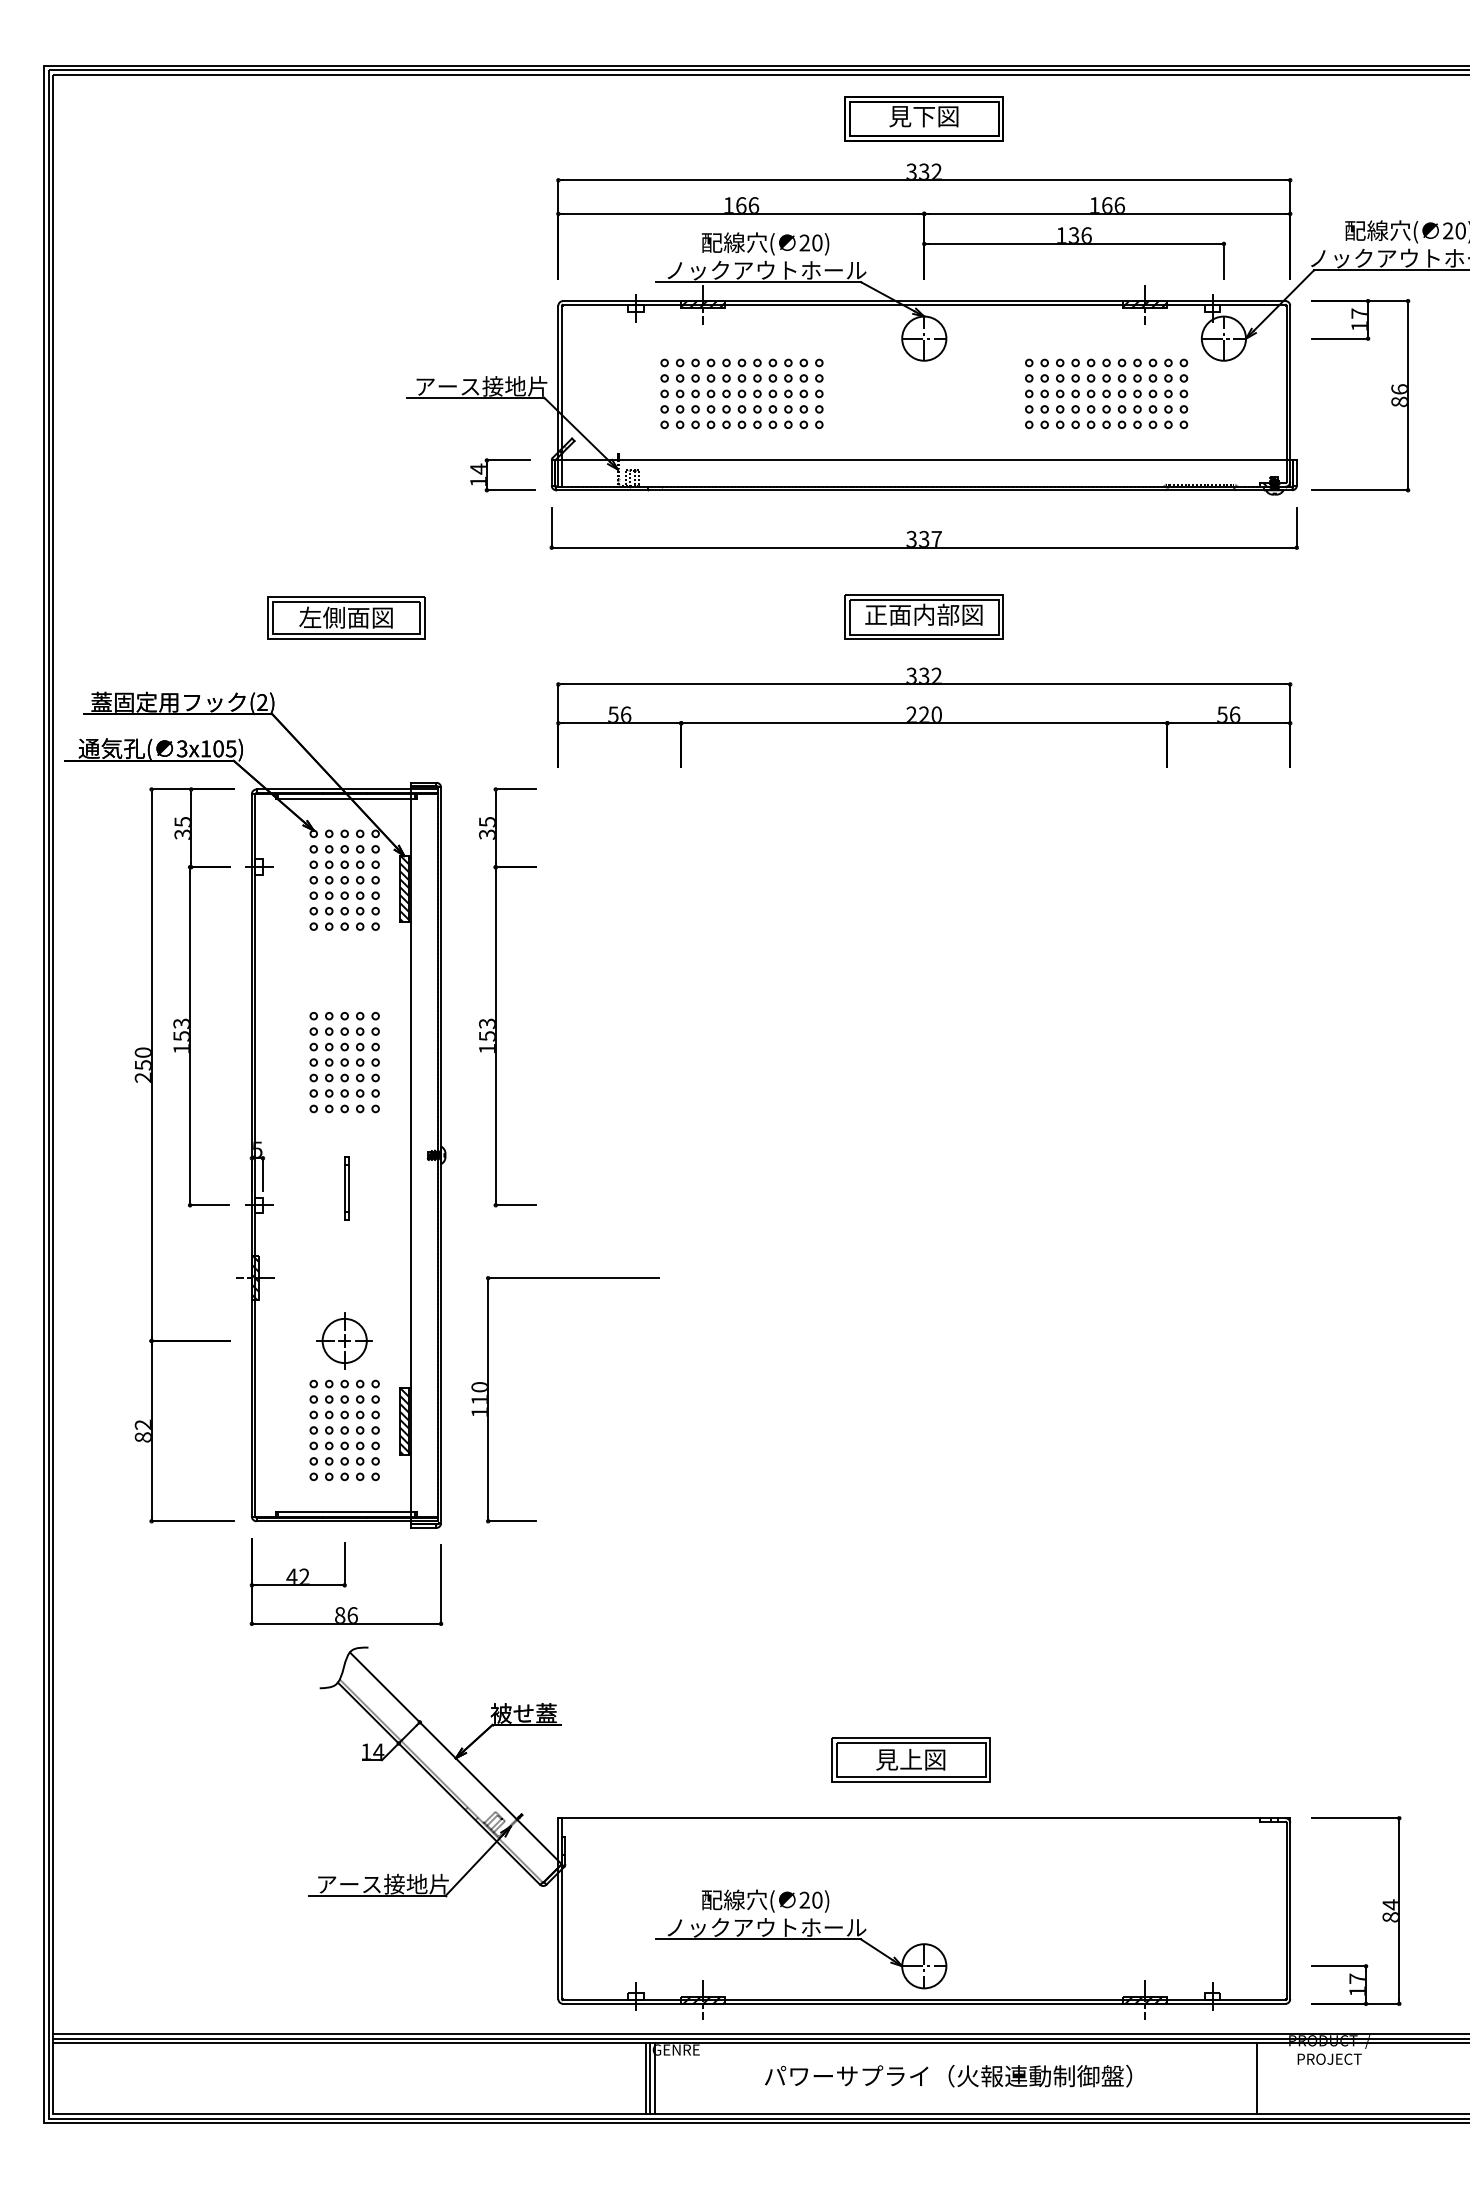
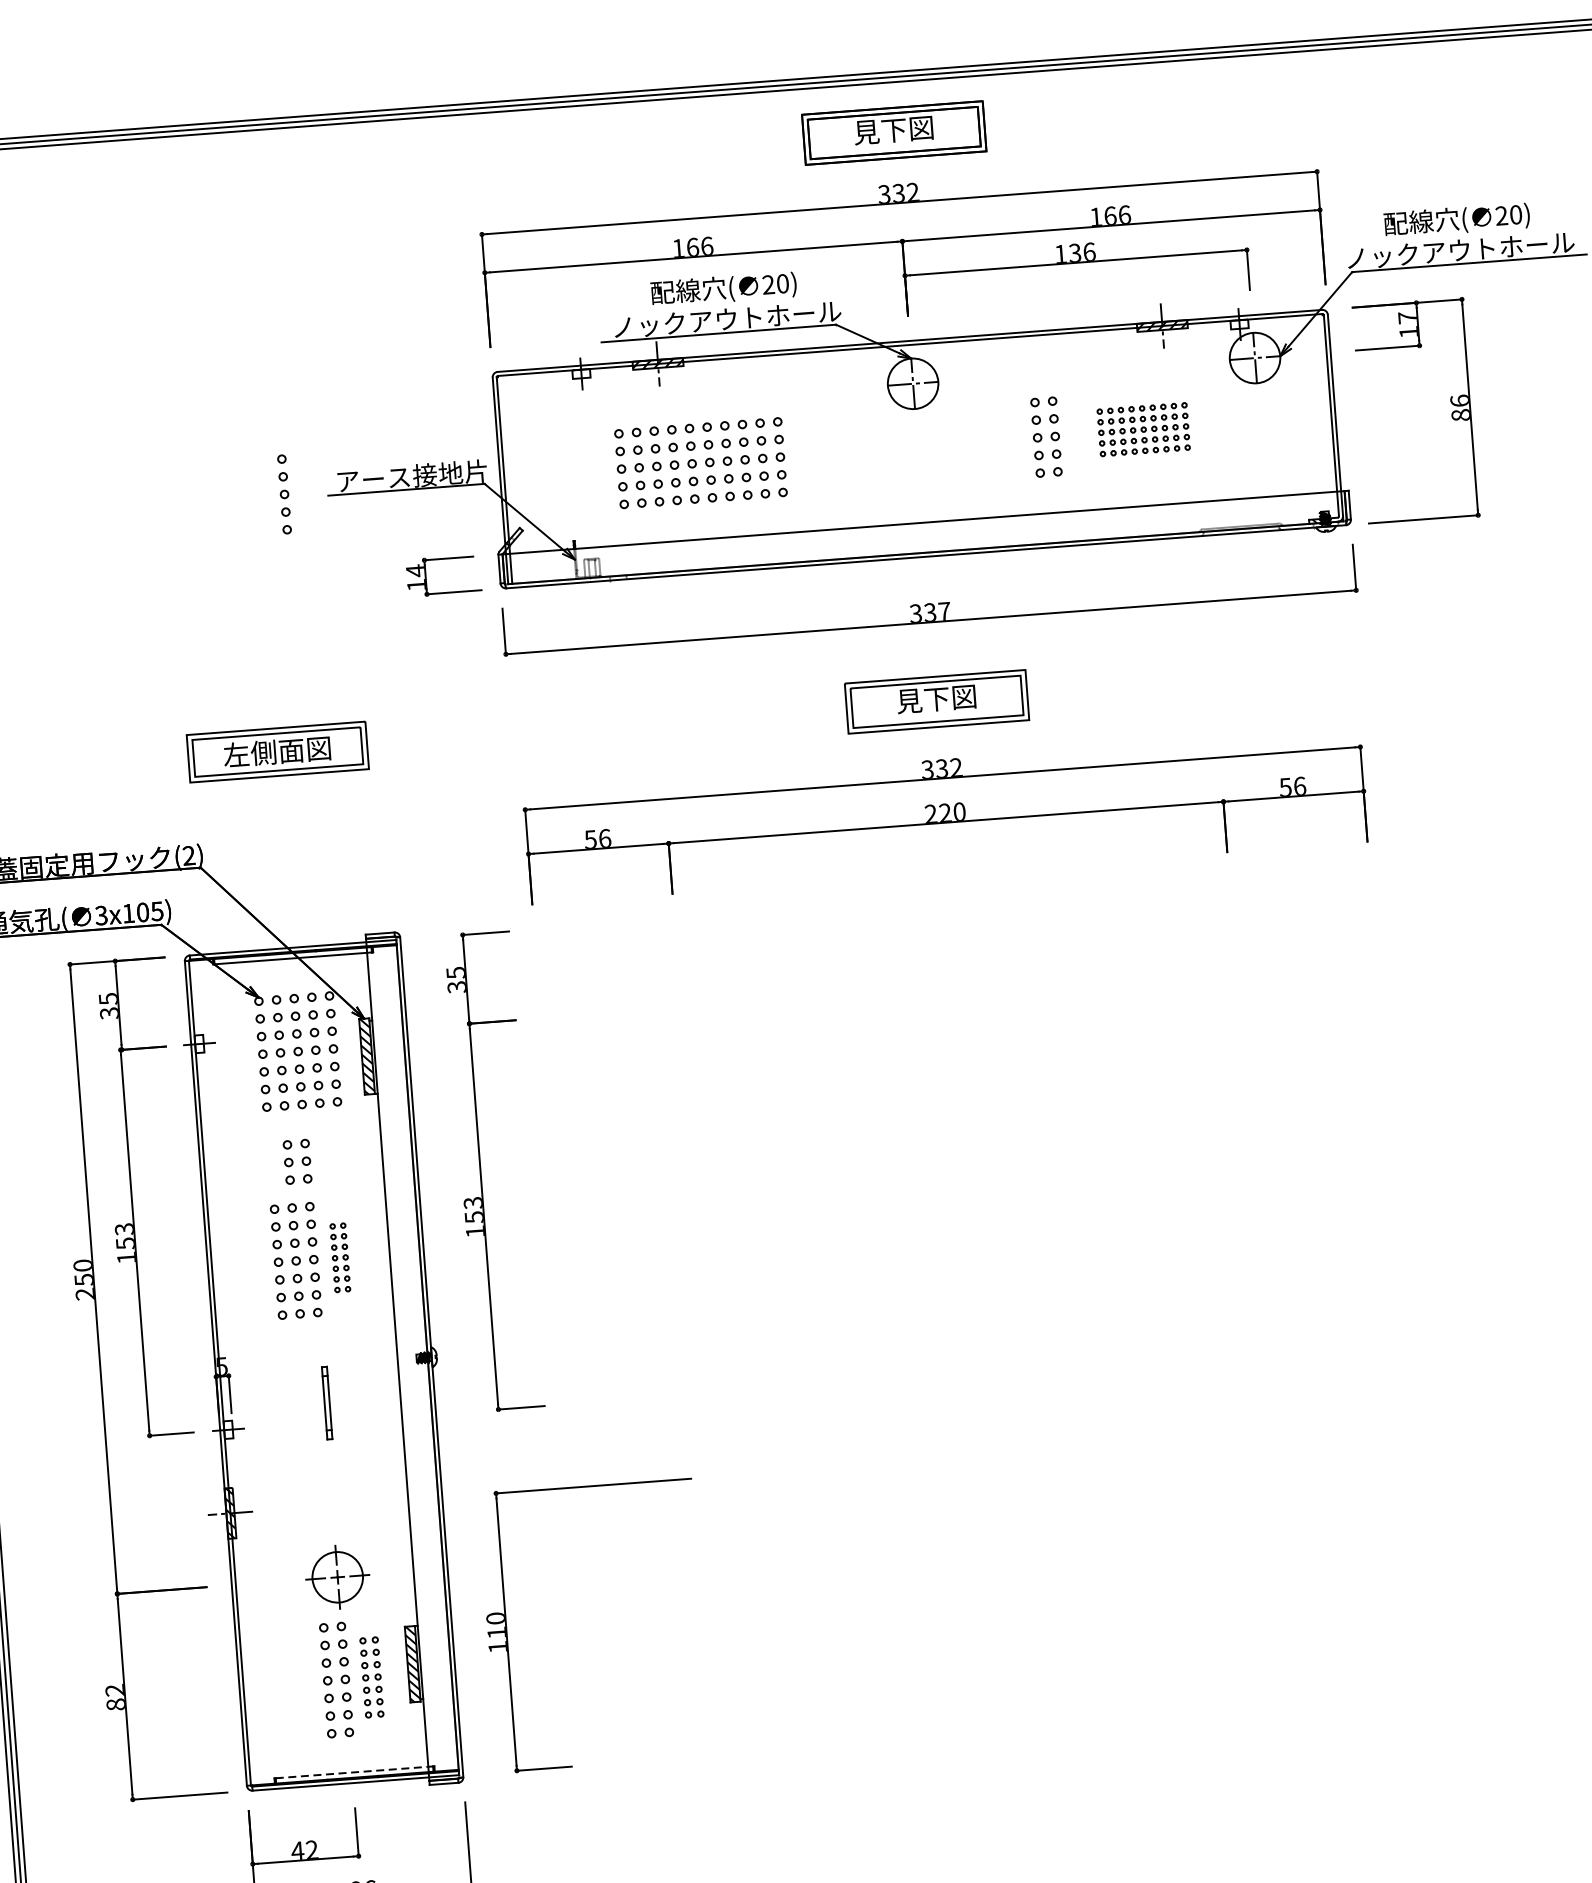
part: (819, 393) -> (284, 493), moved
part: (1122, 393) -> (1144, 429), size x0.6
text: (923, 614) -> (935, 698), 正面内部図 -> 見下図
part: (336, 975) -> (296, 1160), added
part: (367, 1062) -> (339, 1257), size x0.6
part: (313, 1430) -> (309, 1682), removed
part: (367, 1430) -> (371, 1677), size x0.7
line: (346, 1512) -> (354, 1772), solid -> dashed

